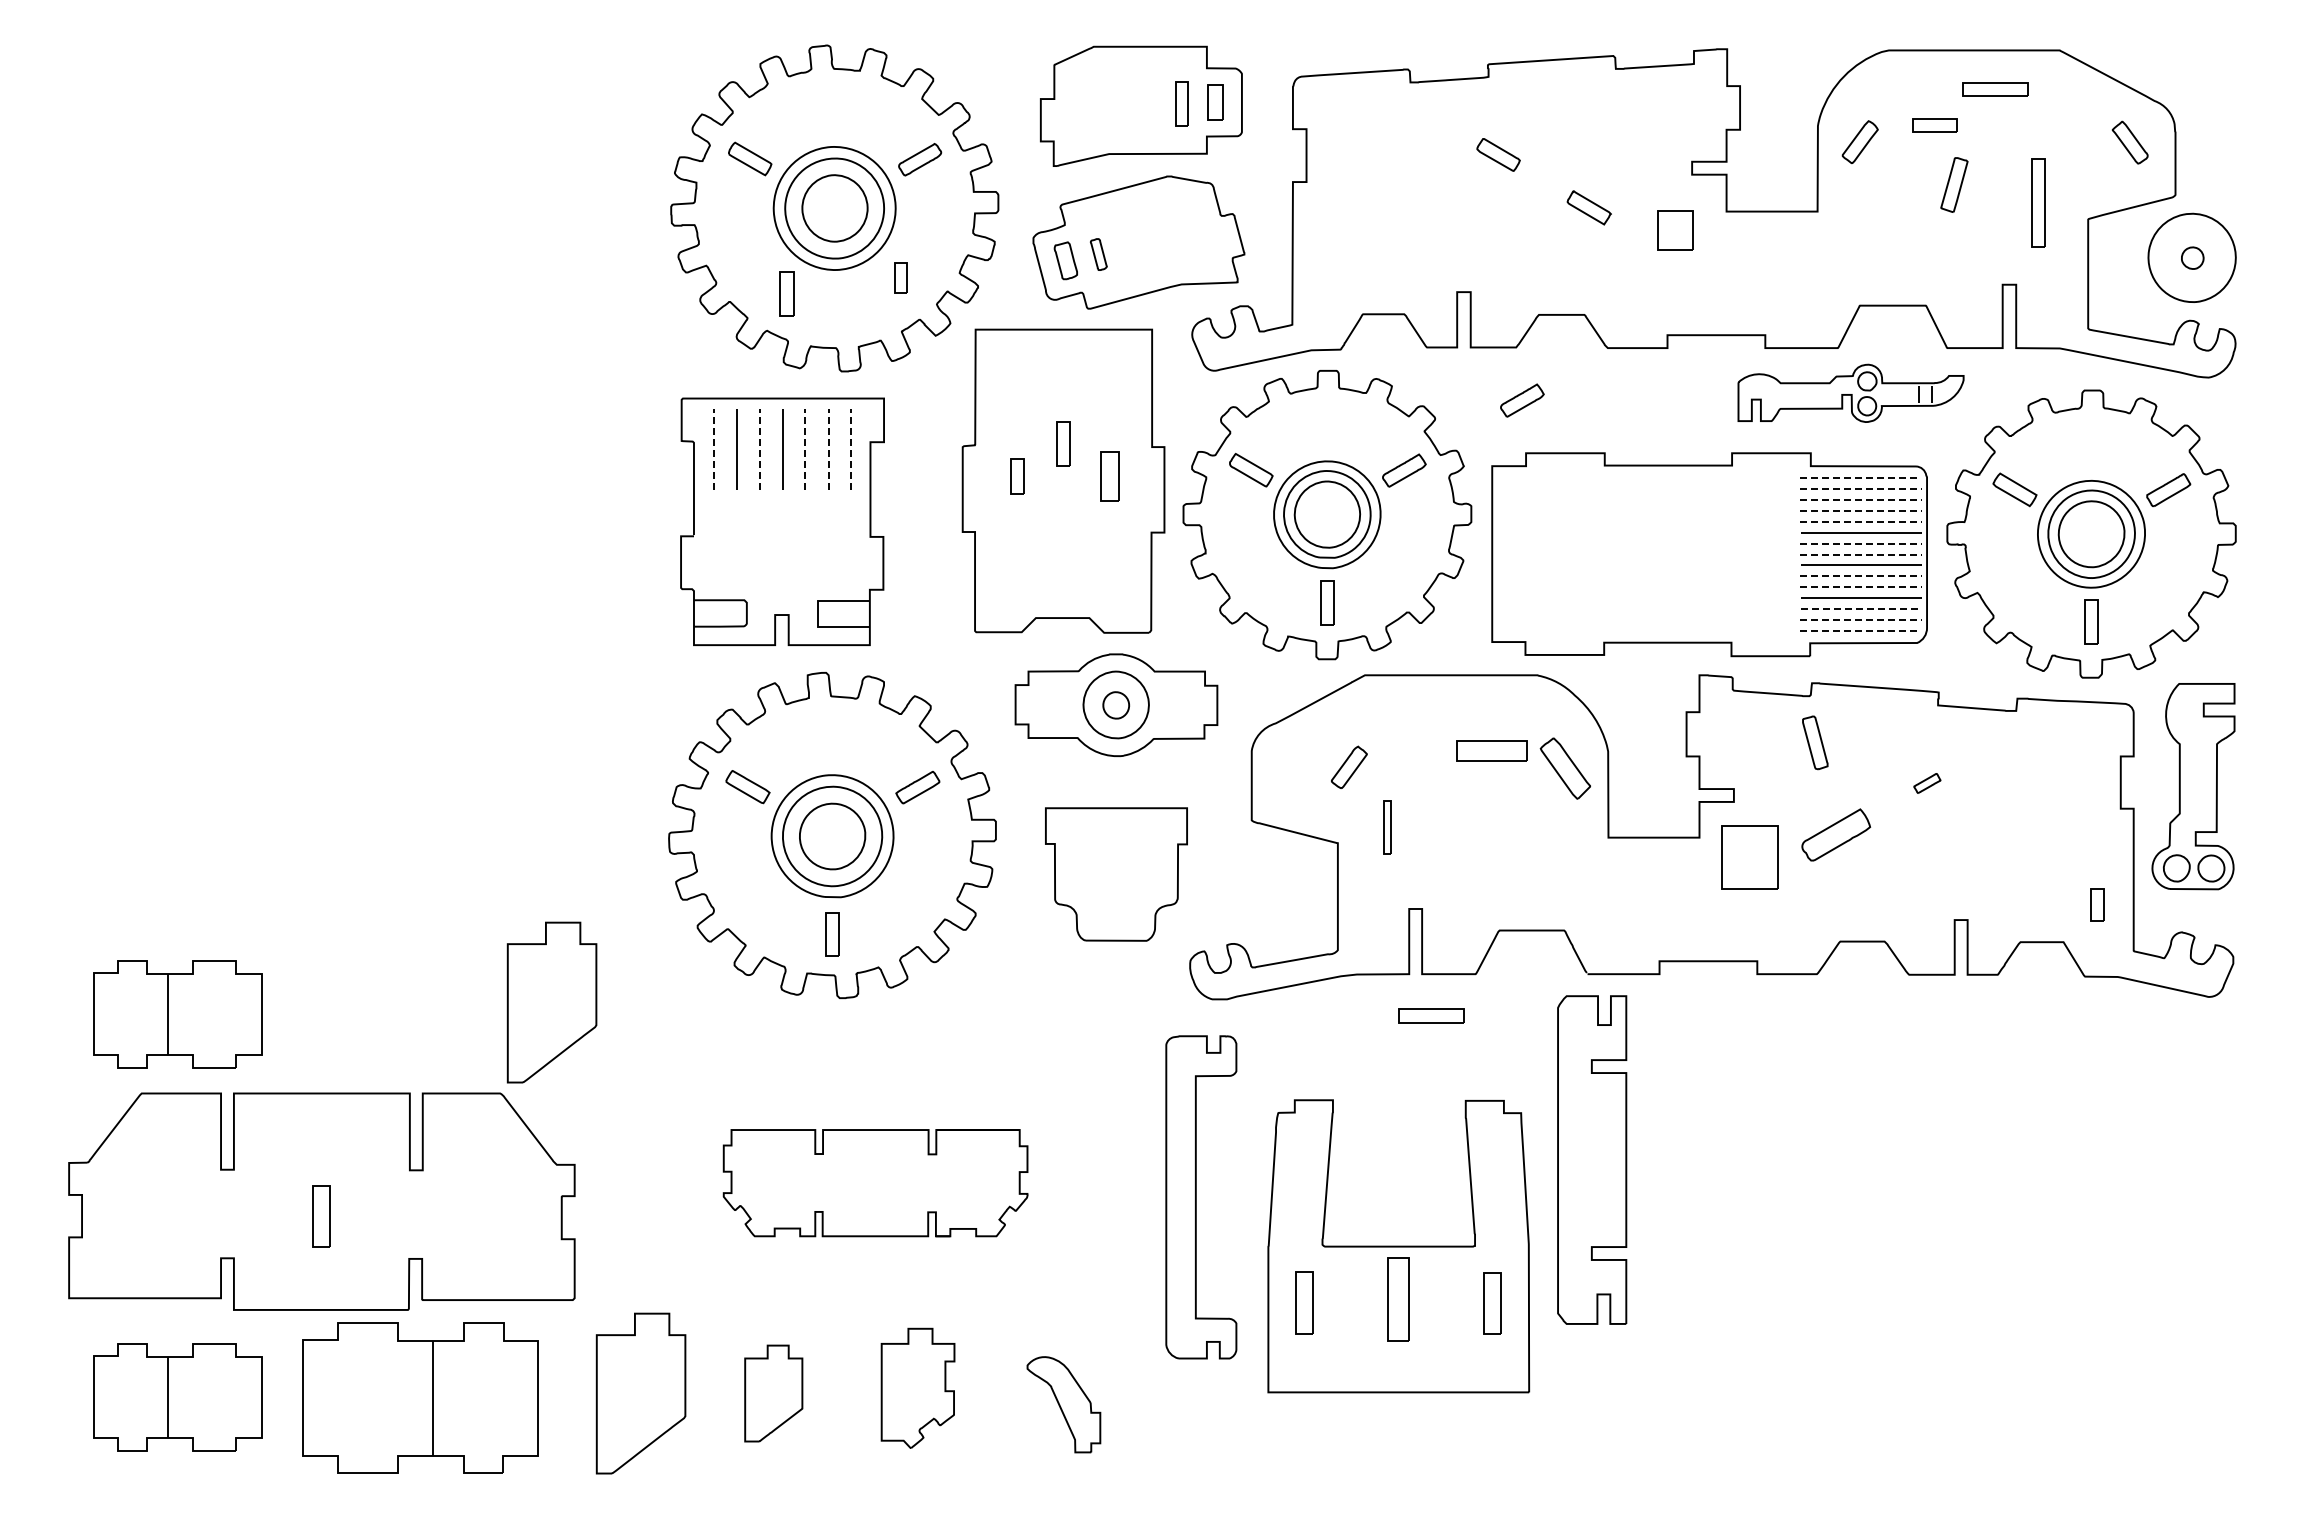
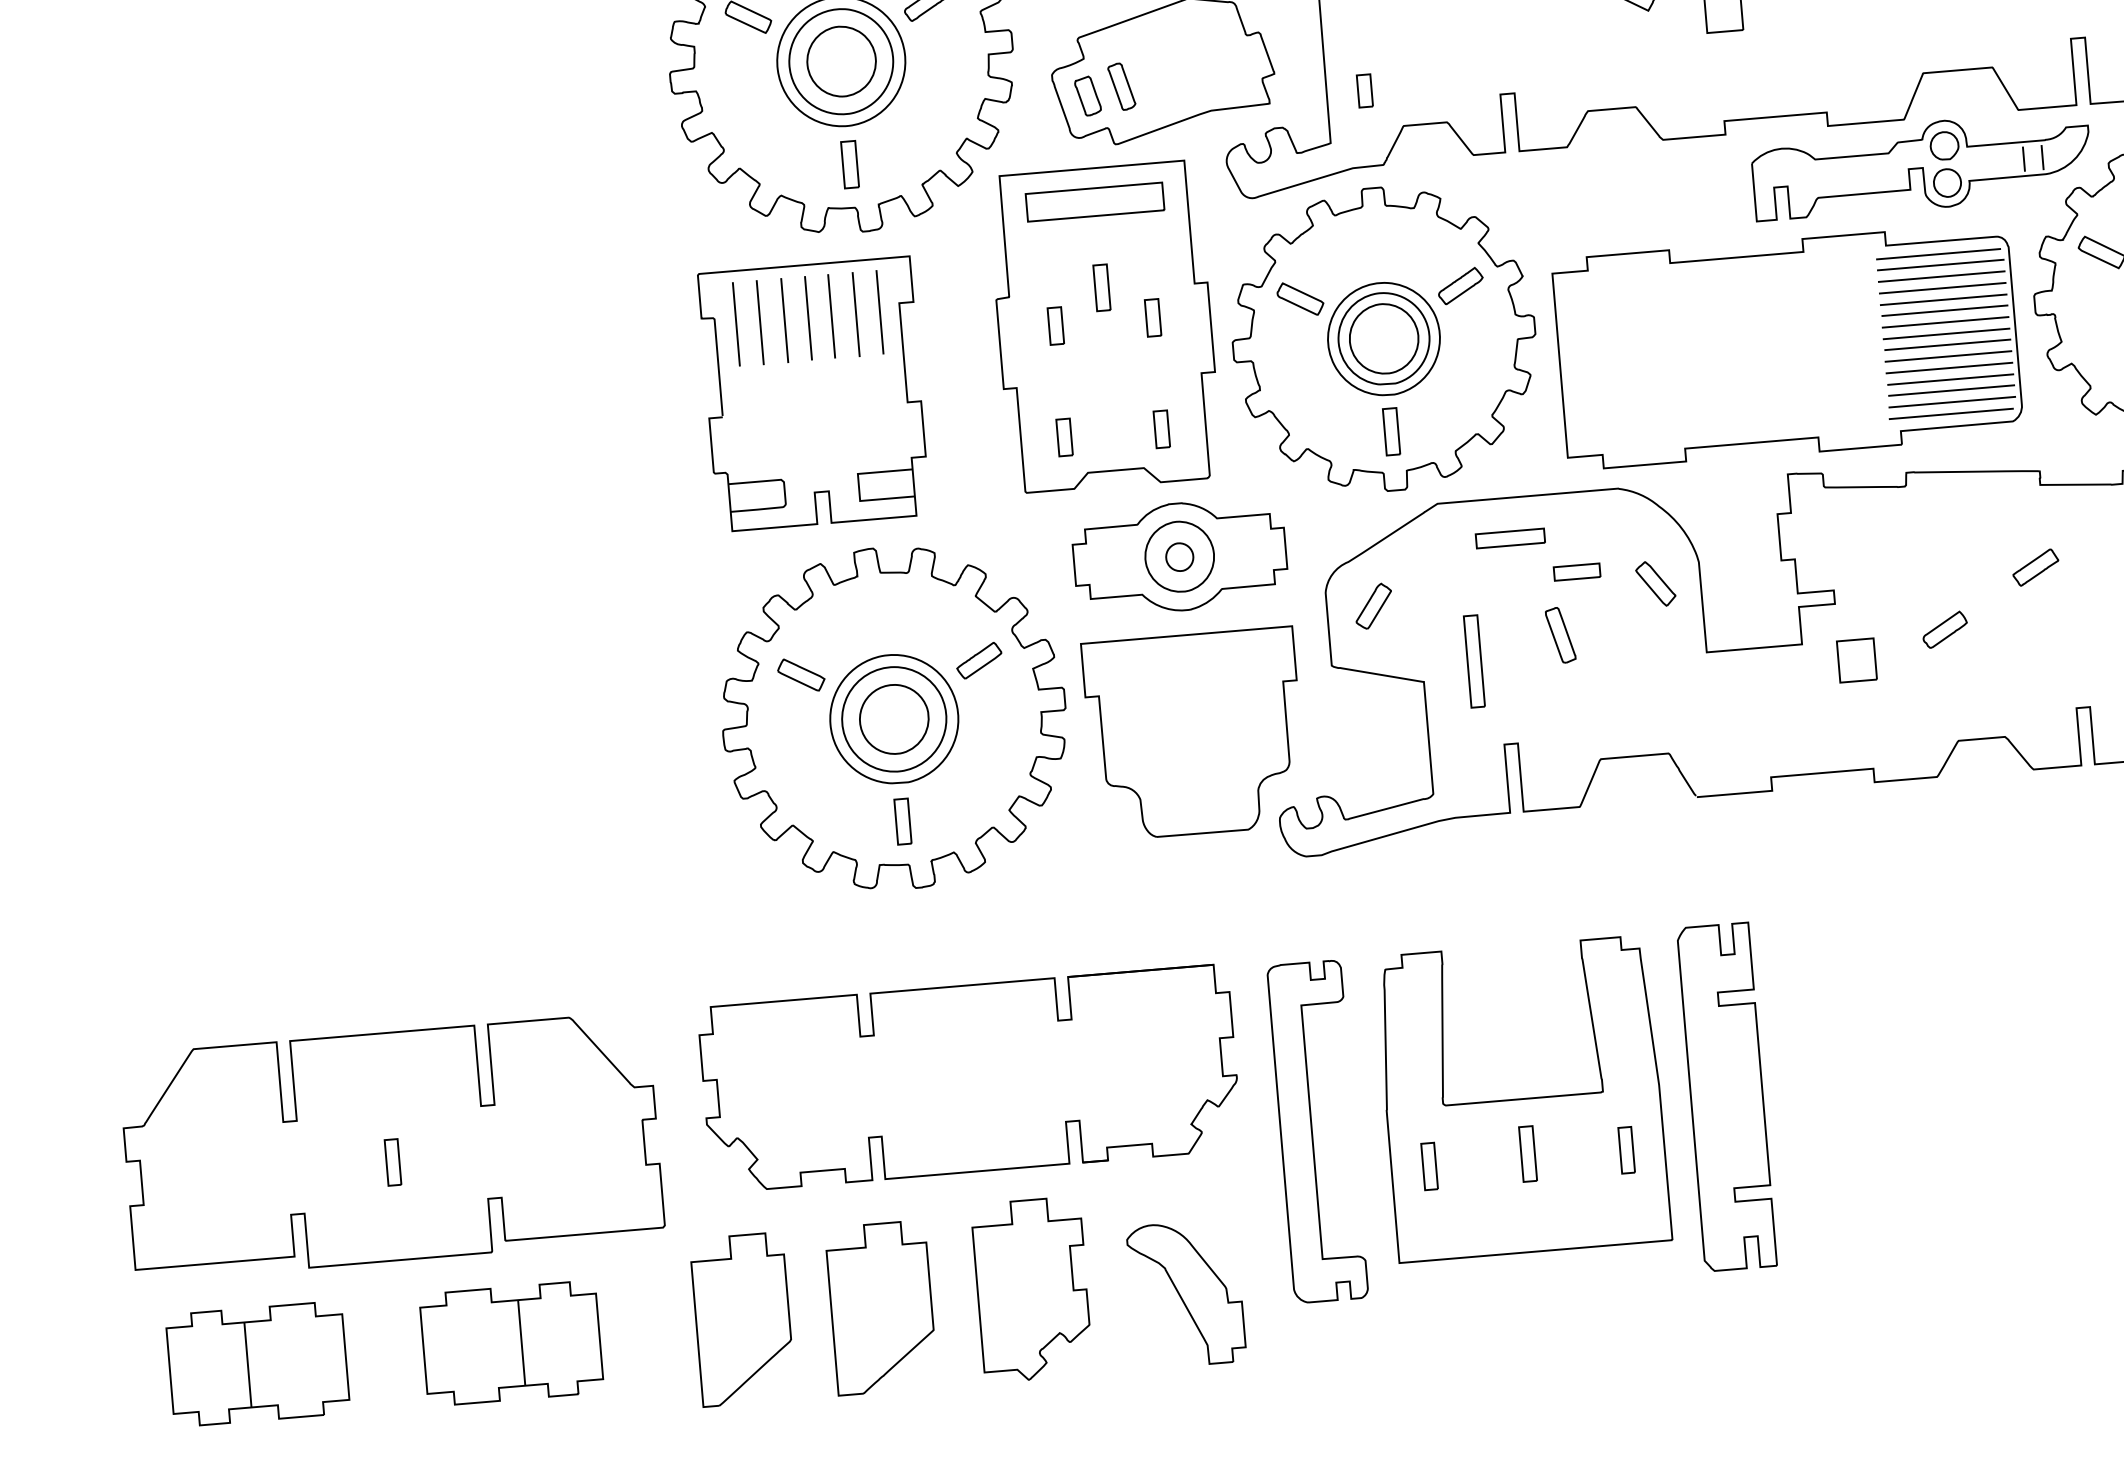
part: (1098, 254) -> (1121, 86), size x1.43
part: (900, 277) -> (1364, 90), moved
part: (786, 293) -> (849, 164), moved
part: (1063, 361) -> (1094, 201), added
part: (1850, 393) -> (1921, 166), size x1.43
part: (1522, 400) -> (1578, 202), removed
line: (714, 448) -> (736, 323), dashed -> solid
line: (805, 448) -> (831, 315), dashed -> solid
line: (851, 448) -> (880, 311), dashed -> solid
line: (760, 449) -> (784, 320), dashed -> solid
line: (828, 449) -> (856, 314), dashed -> solid
part: (1109, 476) -> (1152, 318), size x0.71
line: (1860, 478) -> (1939, 254), dashed -> solid
line: (1861, 488) -> (1941, 264), dashed -> solid
line: (1861, 500) -> (1942, 277), dashed -> solid
line: (1861, 511) -> (1943, 288), dashed -> solid
line: (1861, 522) -> (1943, 300), dashed -> solid
line: (1861, 543) -> (1945, 322), dashed -> solid
line: (1861, 554) -> (1946, 333), dashed -> solid
line: (1861, 576) -> (1948, 356), dashed -> solid
part: (1016, 582) -> (1064, 437), added
part: (1109, 582) -> (1161, 429), added
line: (1861, 587) -> (1949, 368), dashed -> solid
line: (1861, 608) -> (1951, 390), dashed -> solid
line: (1861, 619) -> (1952, 401), dashed -> solid
line: (1859, 630) -> (1951, 413), dashed -> solid
part: (1815, 742) -> (1560, 634), moved
part: (1491, 751) -> (1576, 572), size x0.62
part: (1349, 766) -> (1373, 605), moved
part: (1565, 768) -> (1655, 583), size x0.71
part: (1927, 783) -> (2036, 567), size x1.67
part: (1387, 827) -> (1474, 661), size x1.67
part: (1836, 835) -> (1945, 630), size x0.62
part: (1750, 857) -> (1857, 660), size x0.62
part: (1116, 874) -> (1194, 734), size x1.43
part: (551, 1002) -> (614, 917), removed
part: (177, 1014) -> (224, 963), removed
part: (1431, 1015) -> (1510, 537), moved
part: (1592, 1159) -> (1727, 1096), moved
part: (875, 1182) -> (969, 1077), size x1.67
part: (1201, 1197) -> (1317, 1131), moved
part: (321, 1216) -> (392, 1162), size x0.71
part: (1399, 1298) -> (1528, 1153), size x0.62
part: (1304, 1302) -> (1429, 1165), size x0.71
part: (1492, 1303) -> (1626, 1150), size x0.71
part: (917, 1388) -> (1031, 1289), size x1.43
part: (773, 1393) -> (881, 1307), size x1.67
part: (419, 1397) -> (511, 1343), size x0.71
part: (1063, 1404) -> (1186, 1293), size x1.43

